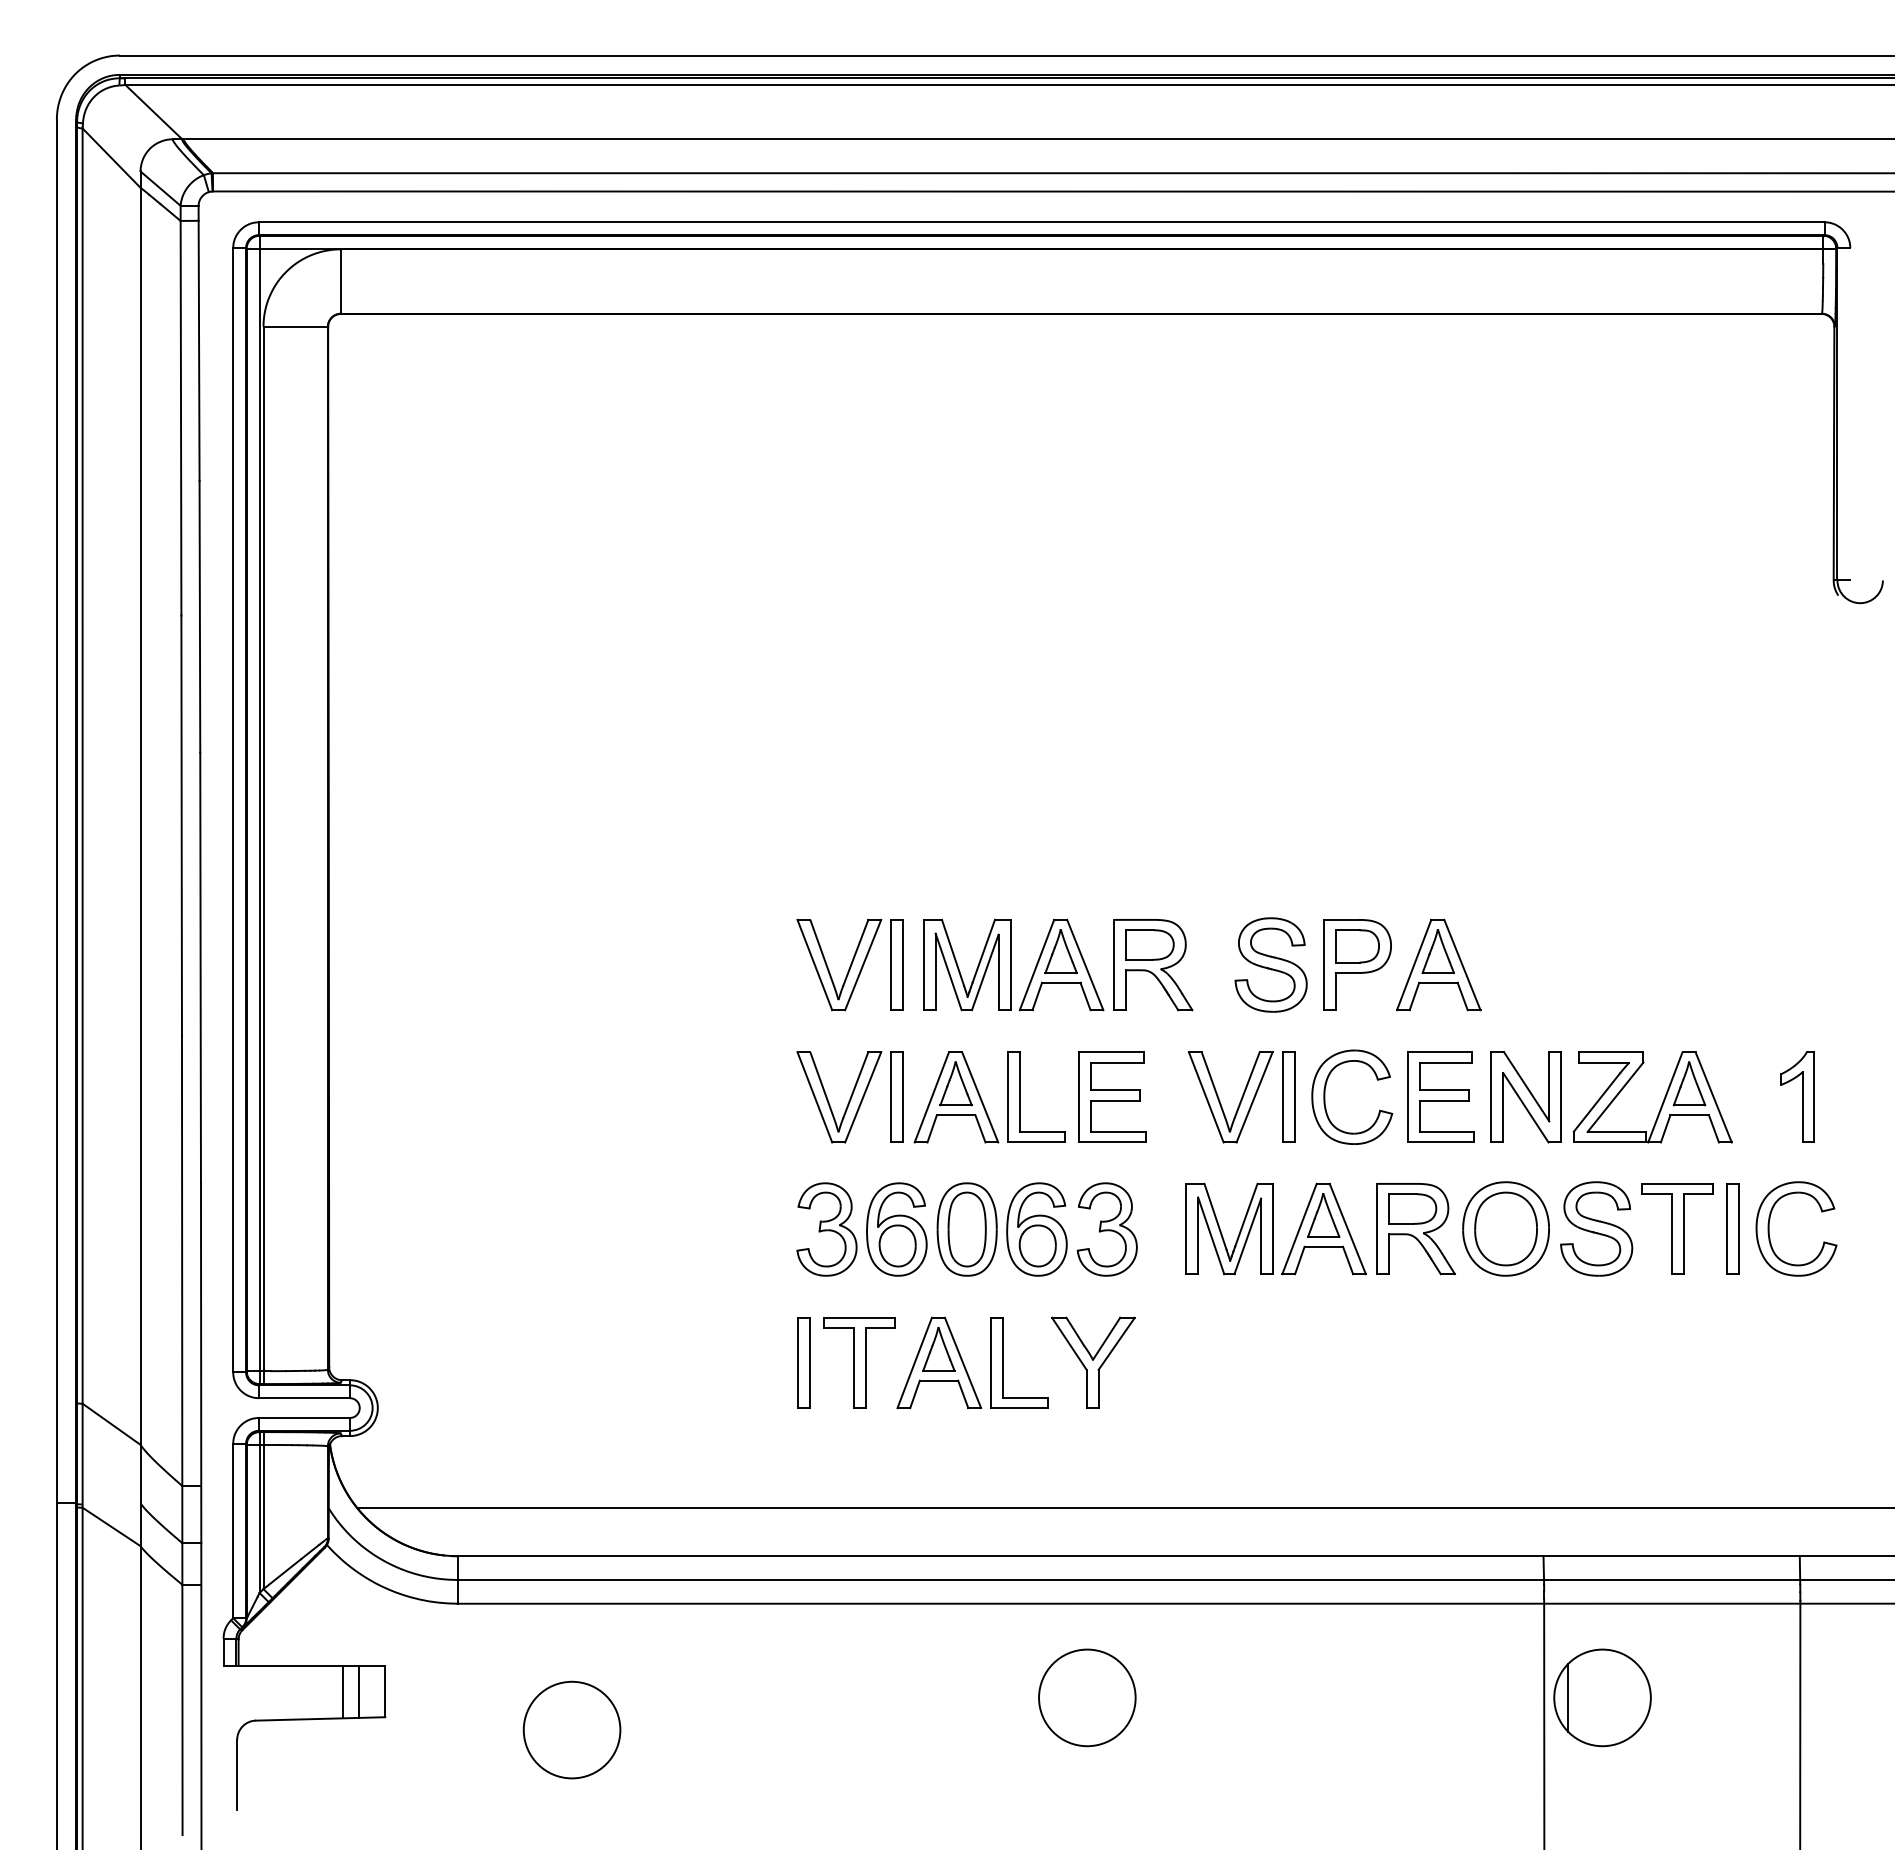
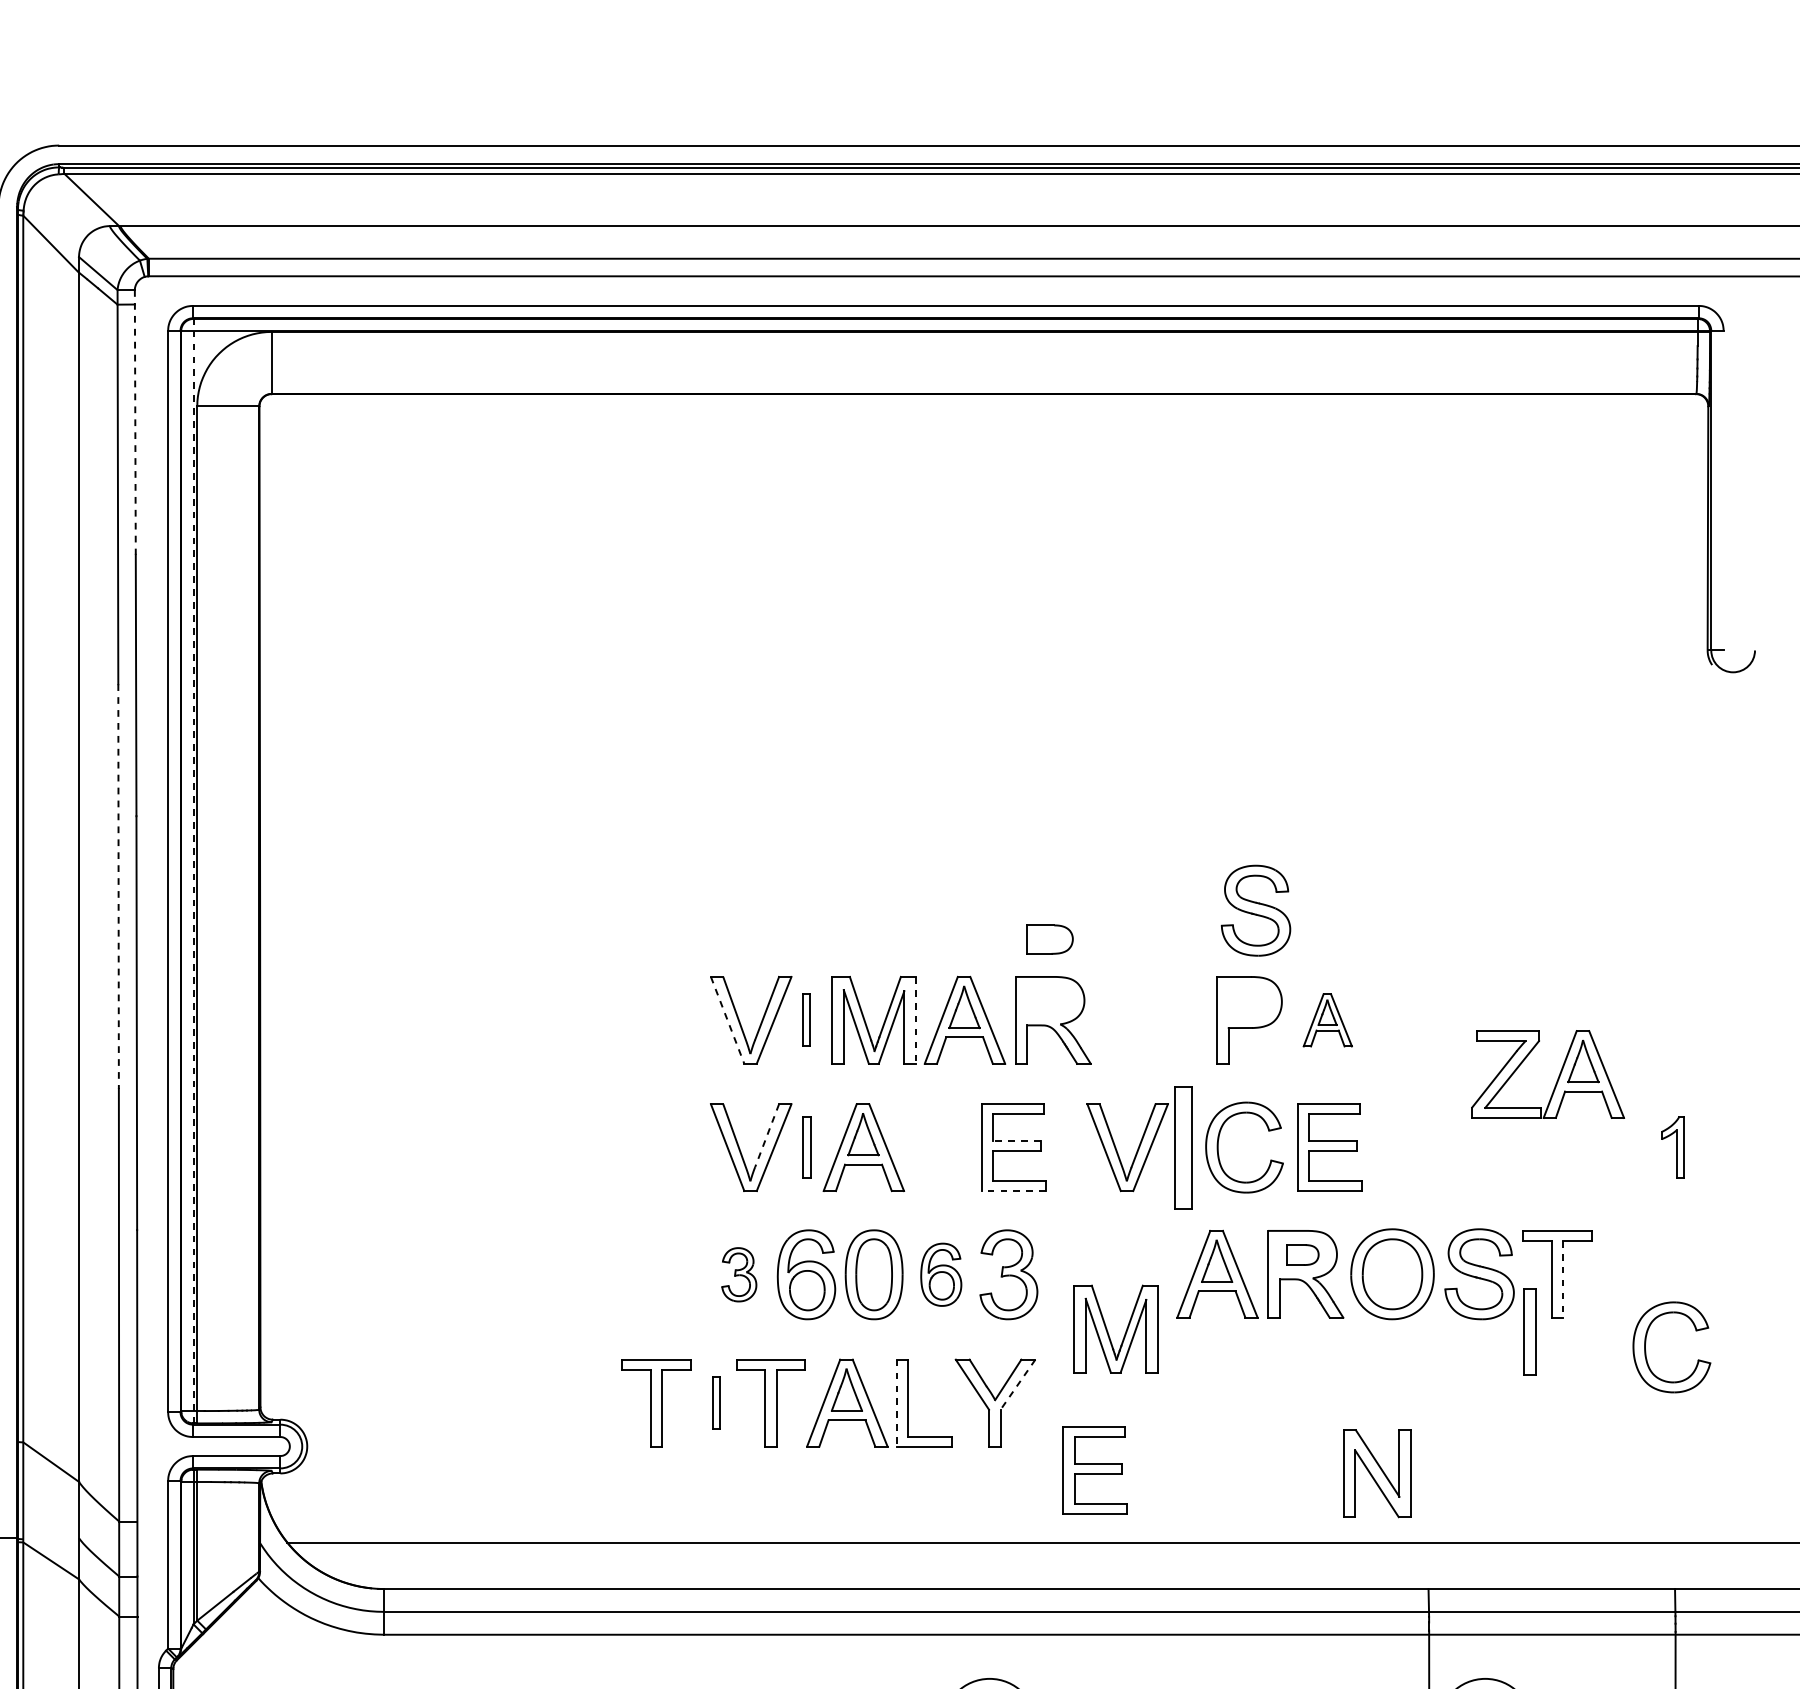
line: (199, 343) -> (135, 422), solid -> dashed
line: (259, 809) -> (193, 870), solid -> dashed
line: (181, 826) -> (118, 887), solid -> dashed
part: (1149, 944) -> (1049, 939), moved
part: (1357, 946) -> (1249, 1002), removed
part: (896, 964) -> (806, 1019), size x0.6
part: (1270, 964) -> (1255, 910), moved
part: (1438, 964) -> (1327, 1019), size x0.6
line: (815, 965) -> (728, 1020), solid -> dashed
line: (1010, 965) -> (915, 1020), solid -> dashed
line: (855, 1084) -> (766, 1135), solid -> dashed
line: (1115, 1090) -> (1016, 1141), solid -> dashed
part: (896, 1096) -> (806, 1146), size x0.7
part: (1020, 1096) -> (925, 1146), removed
part: (1288, 1096) -> (1183, 1146), size x1.4
part: (1797, 1096) -> (1672, 1146), size x0.7
part: (1525, 1097) -> (1376, 1473), moved
part: (1662, 1101) -> (1557, 1078), moved
line: (1111, 1142) -> (1012, 1191), solid -> dashed
part: (1412, 1208) -> (1302, 1254), size x0.7
part: (1732, 1228) -> (1529, 1331), moved
part: (1769, 1228) -> (1645, 1346), moved
part: (826, 1229) -> (738, 1274), size x0.6
part: (1036, 1229) -> (940, 1274), size x0.7
part: (1221, 1230) -> (1108, 1330), moved
line: (1683, 1234) -> (1563, 1279), solid -> dashed
line: (1116, 1343) -> (1017, 1384), solid -> dashed
part: (740, 1362) -> (656, 1402), added
part: (803, 1362) -> (716, 1402), size x0.6
line: (990, 1363) -> (896, 1403), solid -> dashed
part: (1196, 1432) -> (1094, 1470), added

